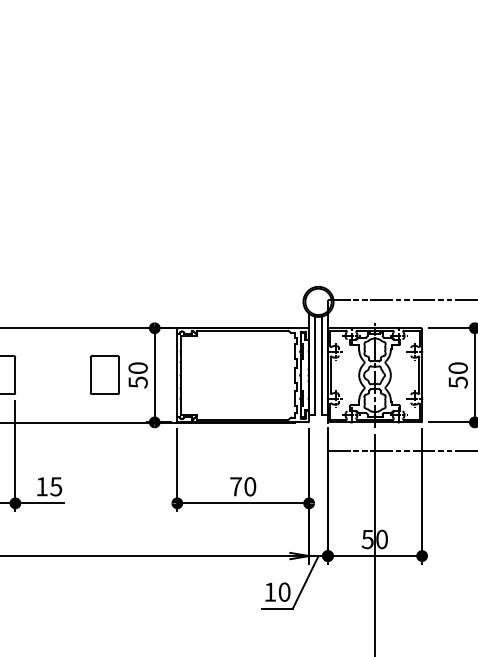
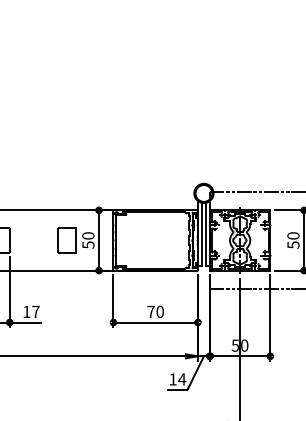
text: (55, 487) -> (35, 312), 15 -> 17
text: (285, 592) -> (182, 379), 10 -> 14

